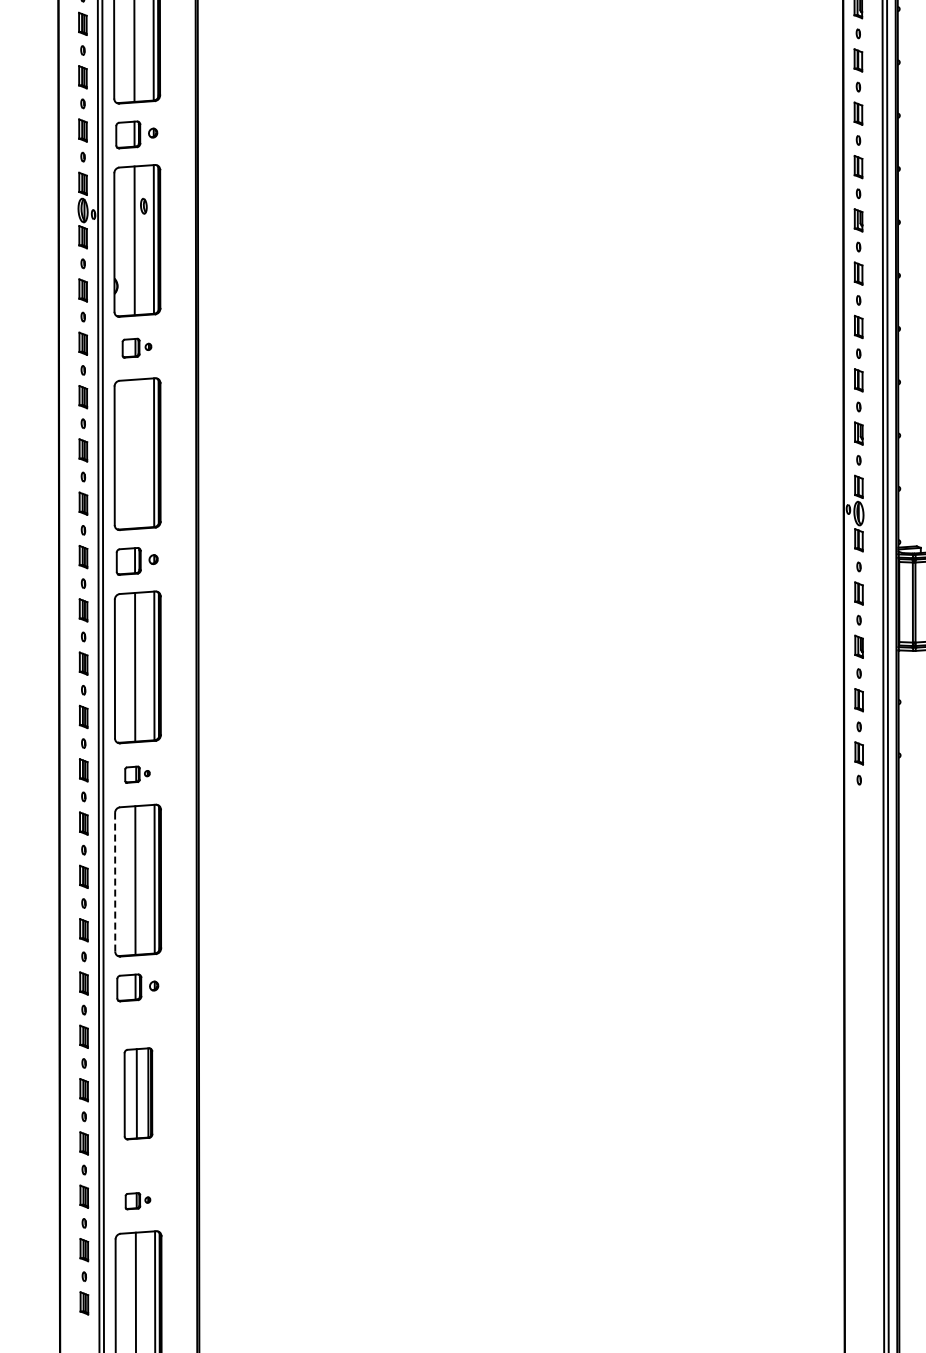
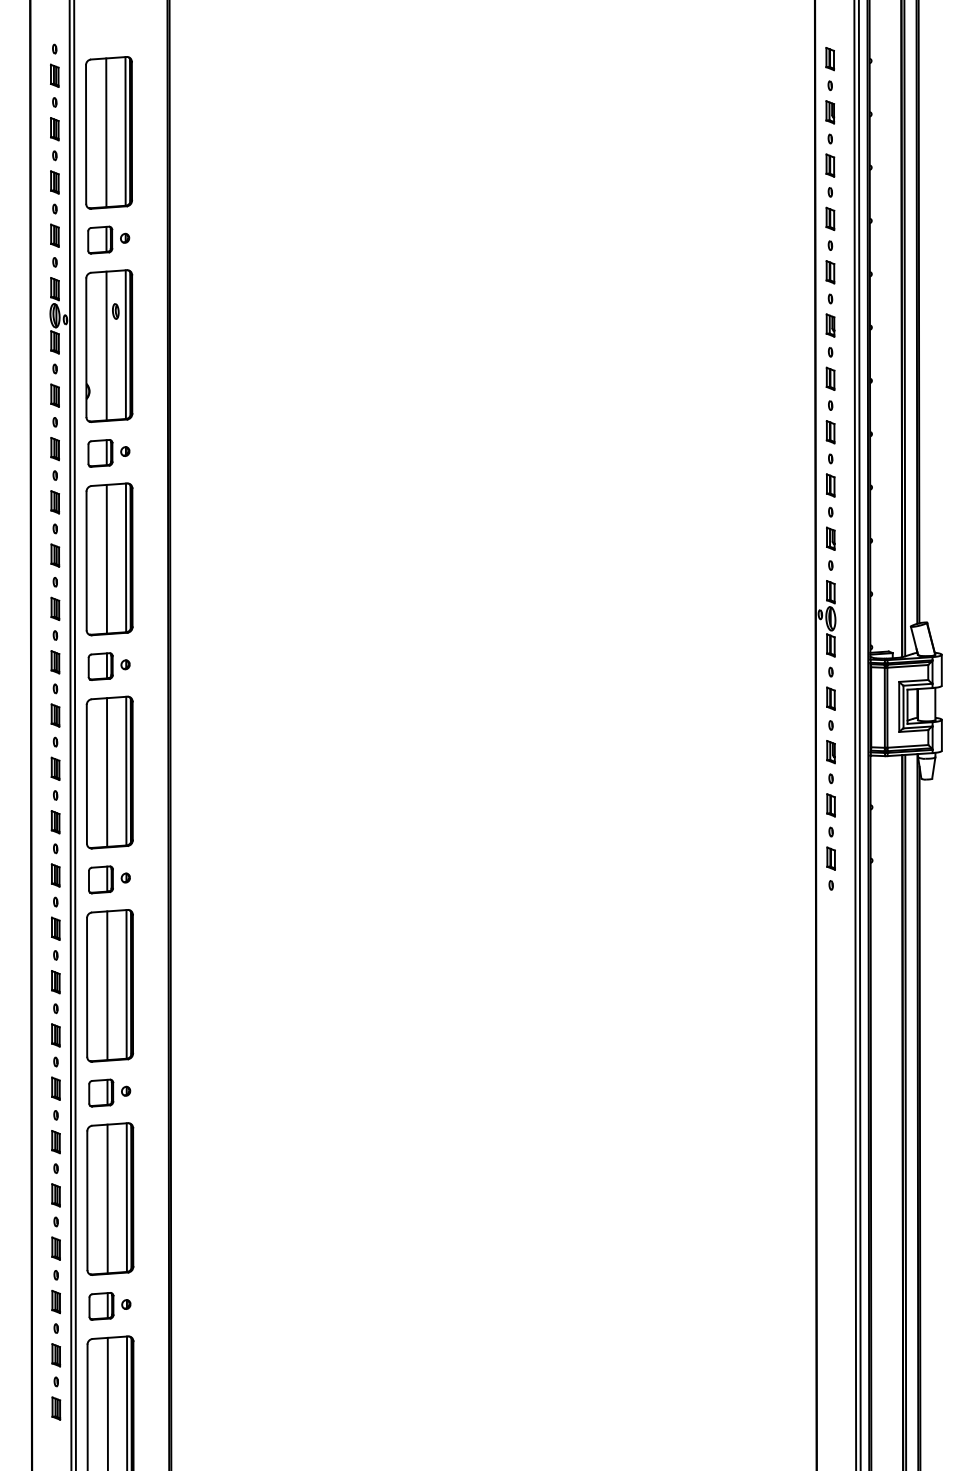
part: (136, 348) -> (108, 453), size x1.43
line: (134, 453) -> (106, 558), added
part: (137, 774) -> (109, 879), size x1.67
line: (115, 881) -> (87, 986), dashed -> solid
part: (138, 1093) -> (110, 1198), size x1.67
part: (137, 1201) -> (109, 1306), size x1.67

